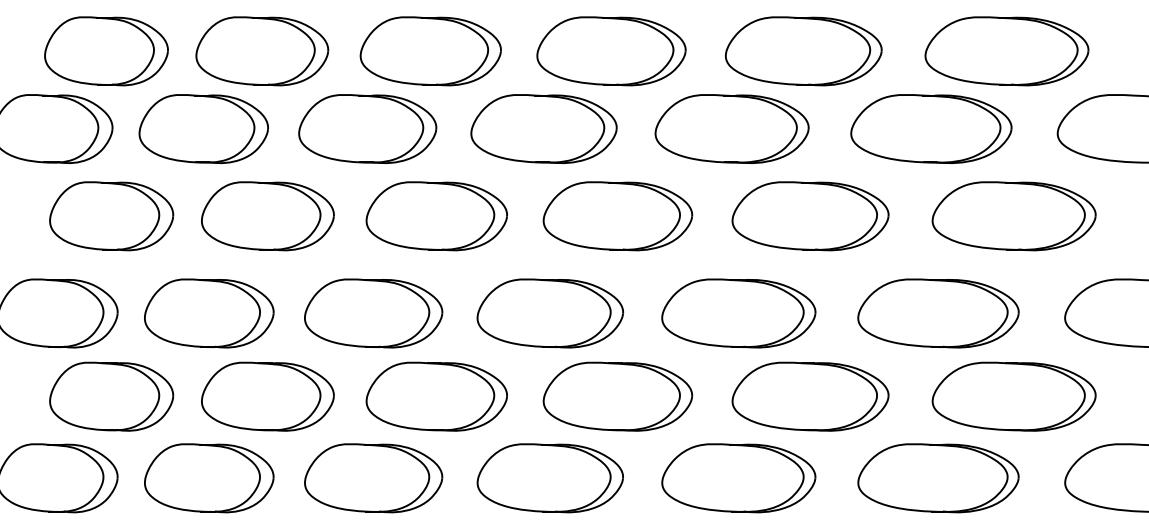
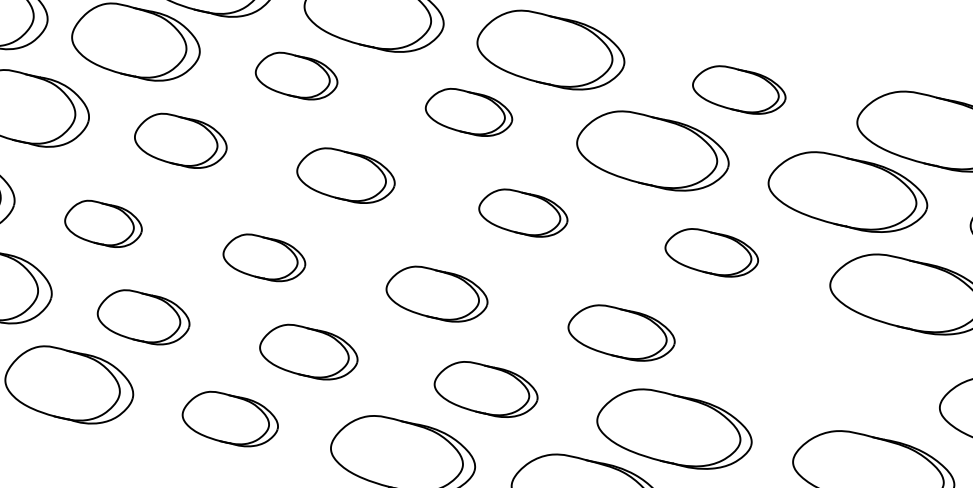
part: (803, 51) -> (739, 90), size x0.6
part: (367, 128) -> (296, 75), size x0.6
part: (543, 128) -> (468, 112), size x0.6
part: (267, 216) -> (180, 141), size x0.7
part: (436, 216) -> (345, 176), size x0.7
part: (617, 216) -> (523, 213), size x0.6
part: (810, 216) -> (711, 253), size x0.6
part: (209, 313) -> (103, 224), size x0.6
part: (373, 313) -> (264, 258), size x0.6
part: (549, 313) -> (436, 294), size x0.7
part: (738, 313) -> (621, 333), size x0.7
part: (938, 313) -> (817, 374), removed
part: (267, 396) -> (143, 317), size x0.7
part: (436, 396) -> (308, 352), size x0.7
part: (617, 396) -> (485, 389), size x0.7
part: (373, 478) -> (230, 419), size x0.7

